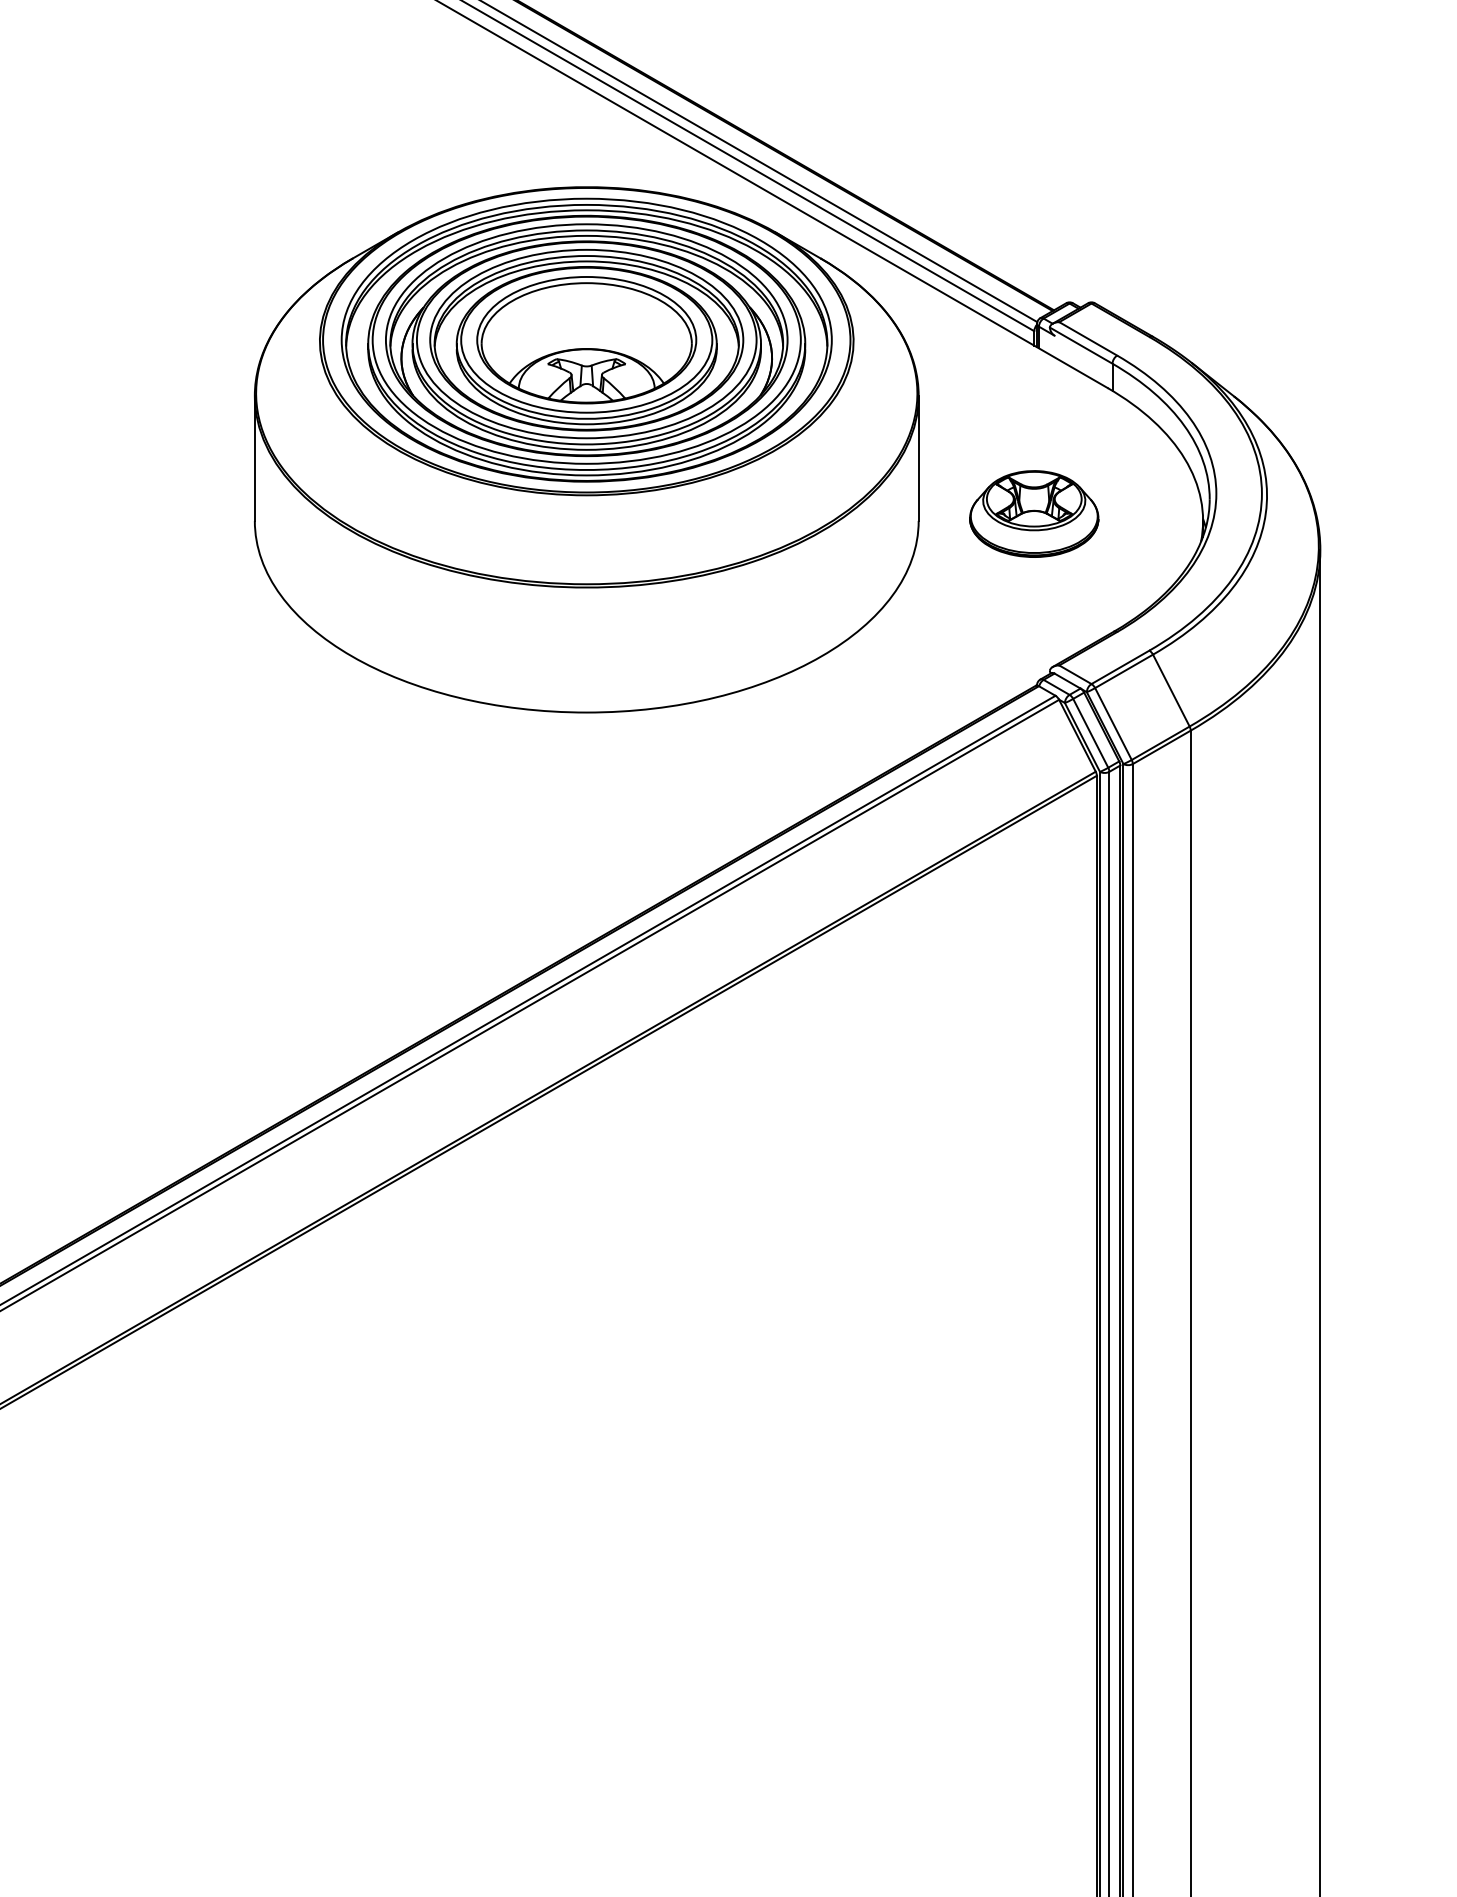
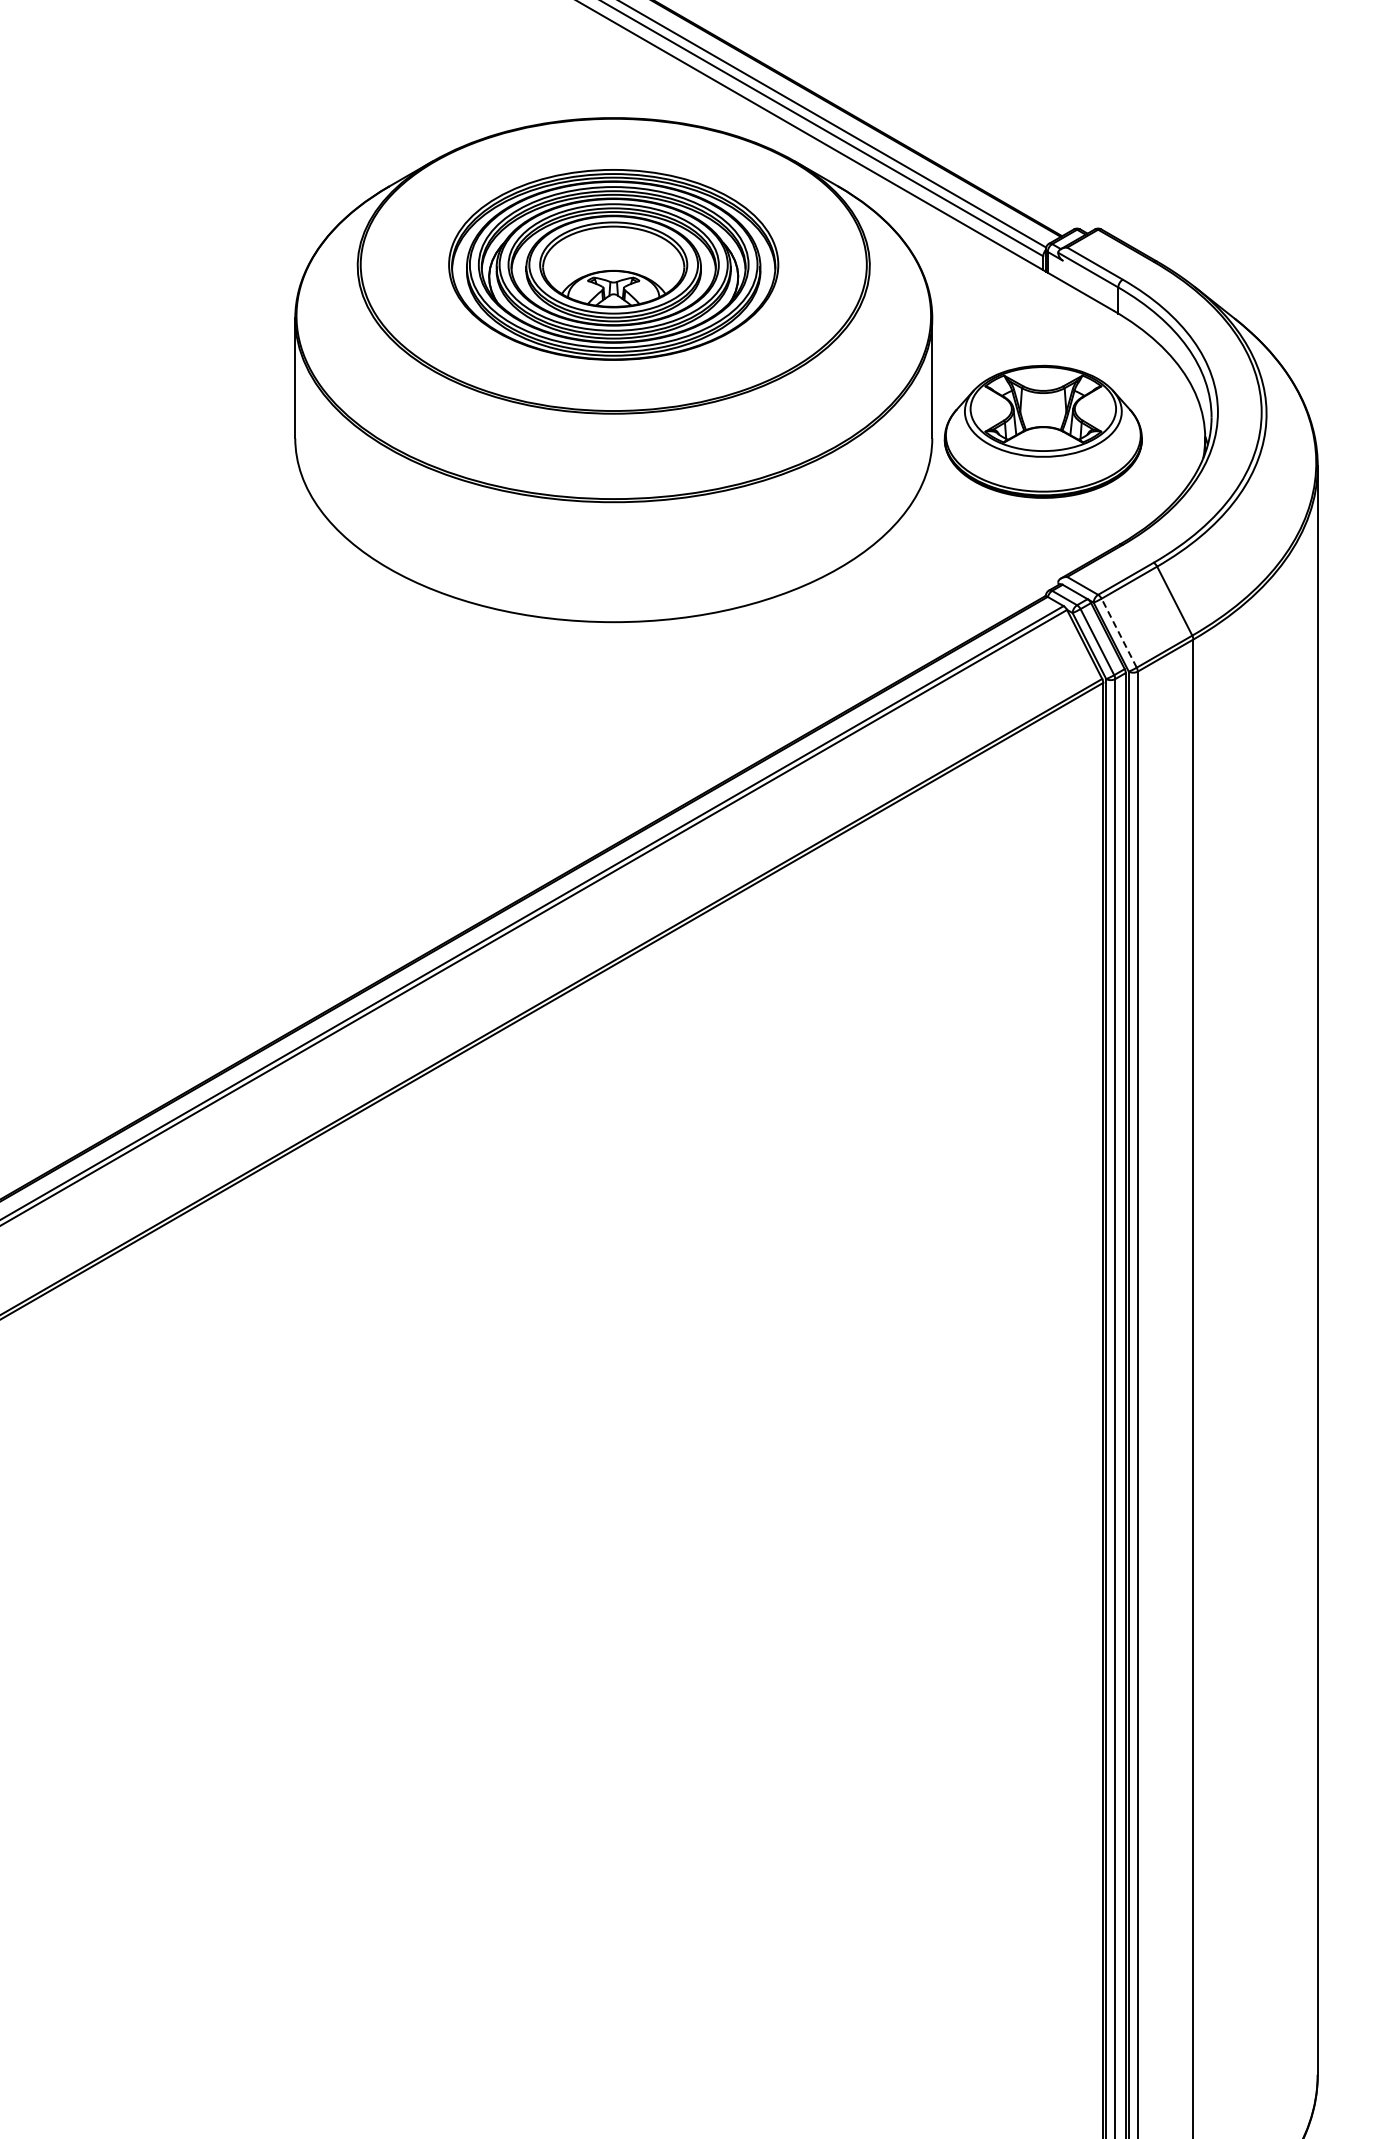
part: (586, 339) -> (613, 264), size x0.7
part: (1033, 513) -> (1042, 431), size x1.6
line: (1113, 724) -> (1119, 633), solid -> dashed

